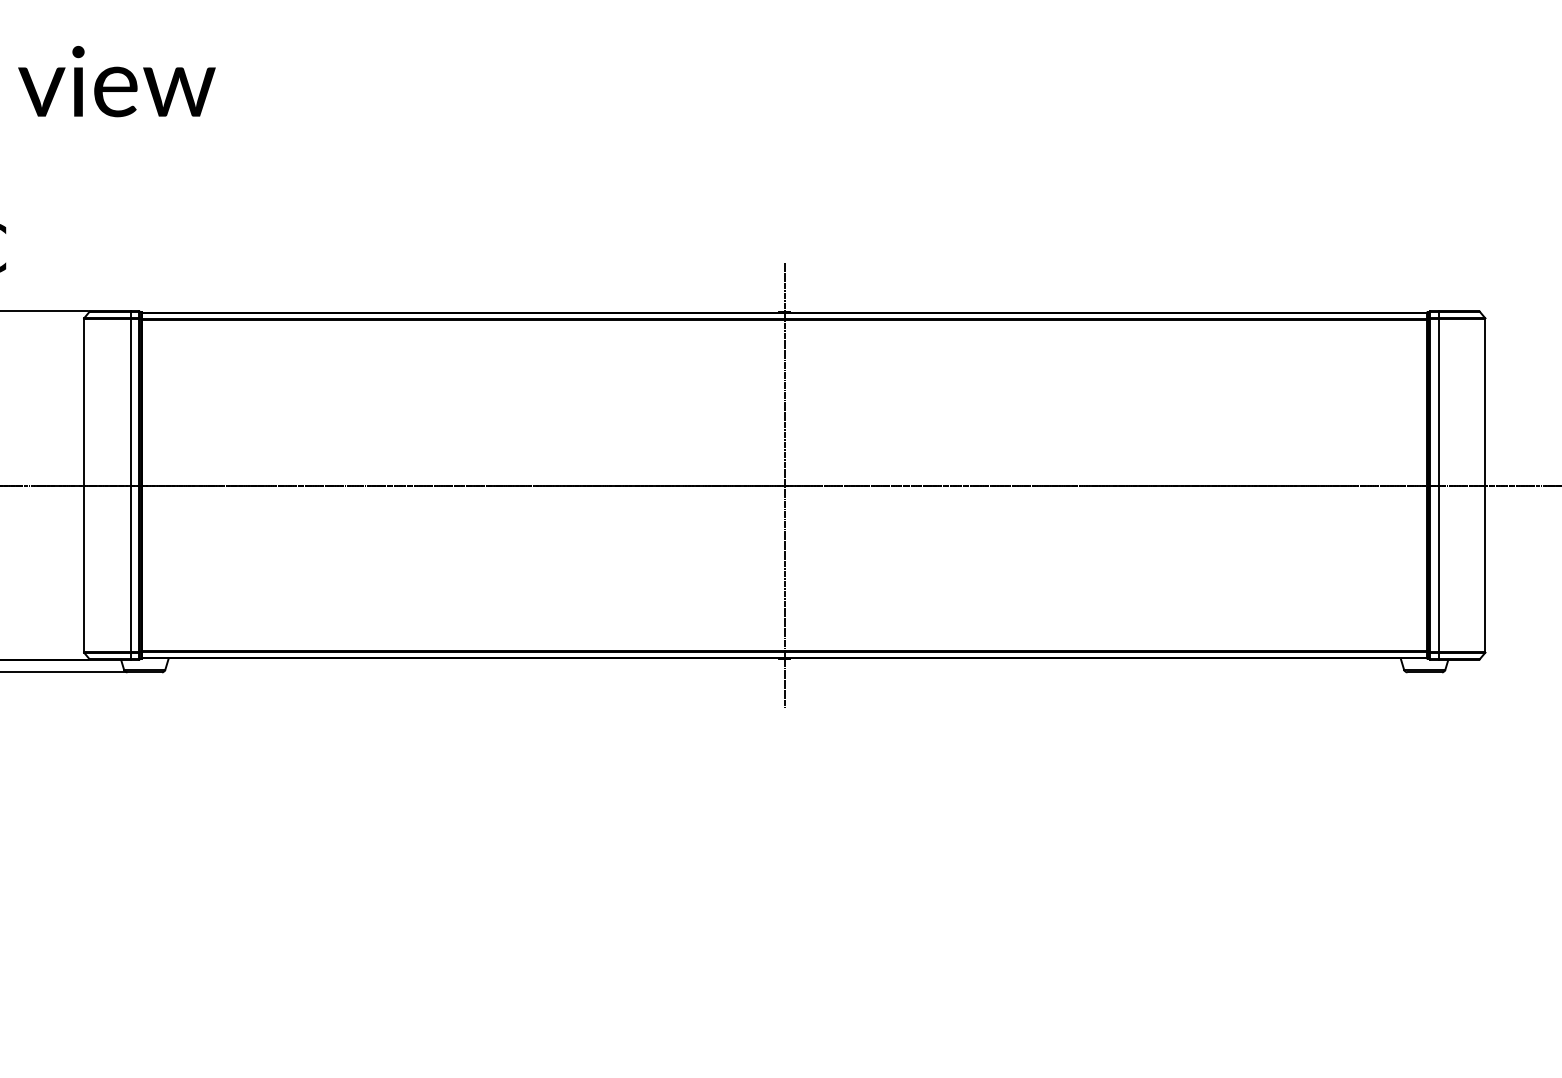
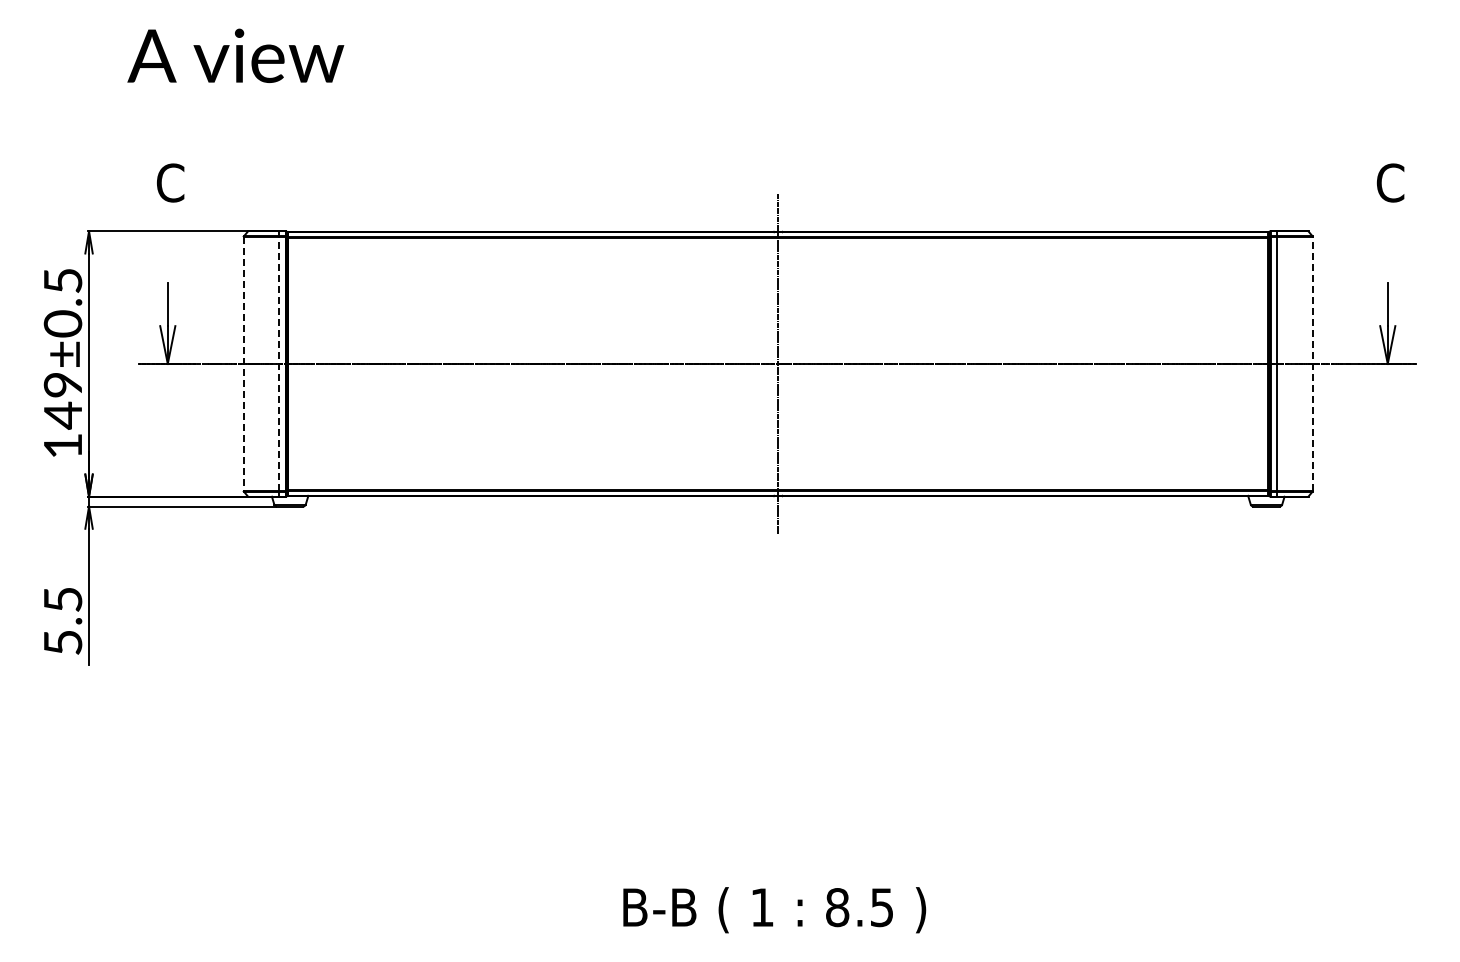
line: (130, 484) -> (279, 363), solid -> dashed
line: (1485, 484) -> (1312, 363), solid -> dashed
line: (83, 486) -> (243, 364), solid -> dashed

